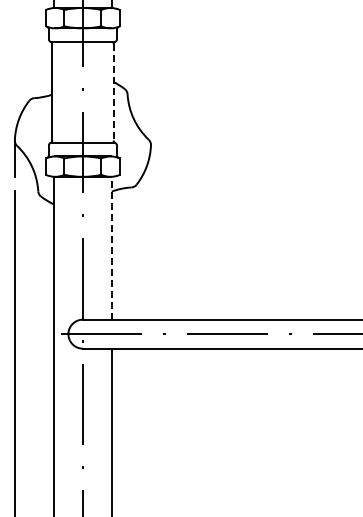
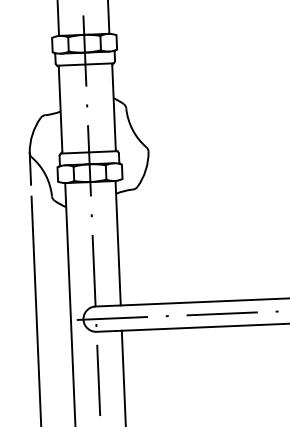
line: (113, 92) -> (113, 107), dashed -> solid
line: (111, 247) -> (117, 242), dashed -> solid

